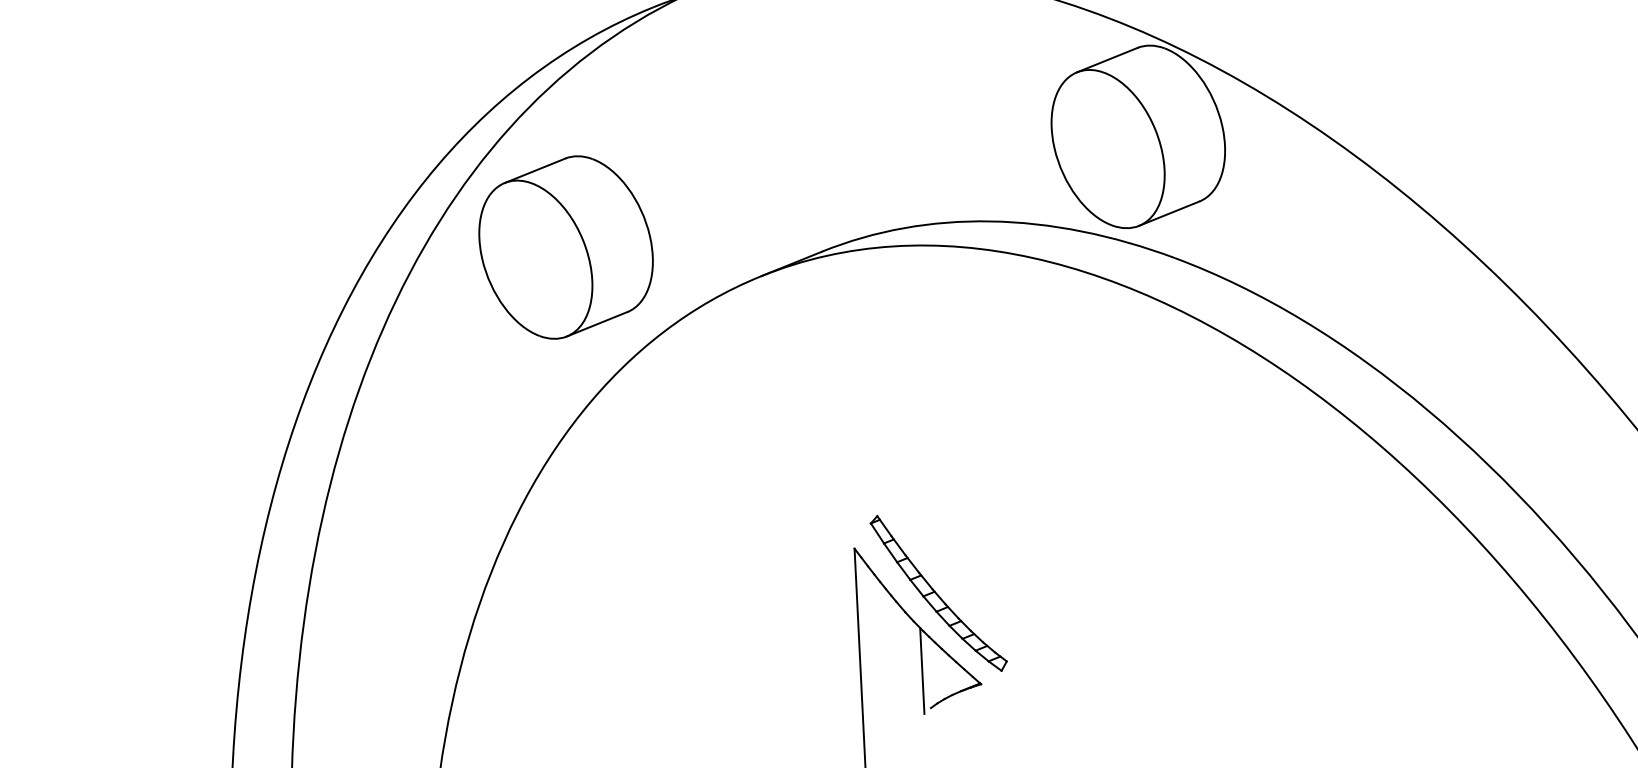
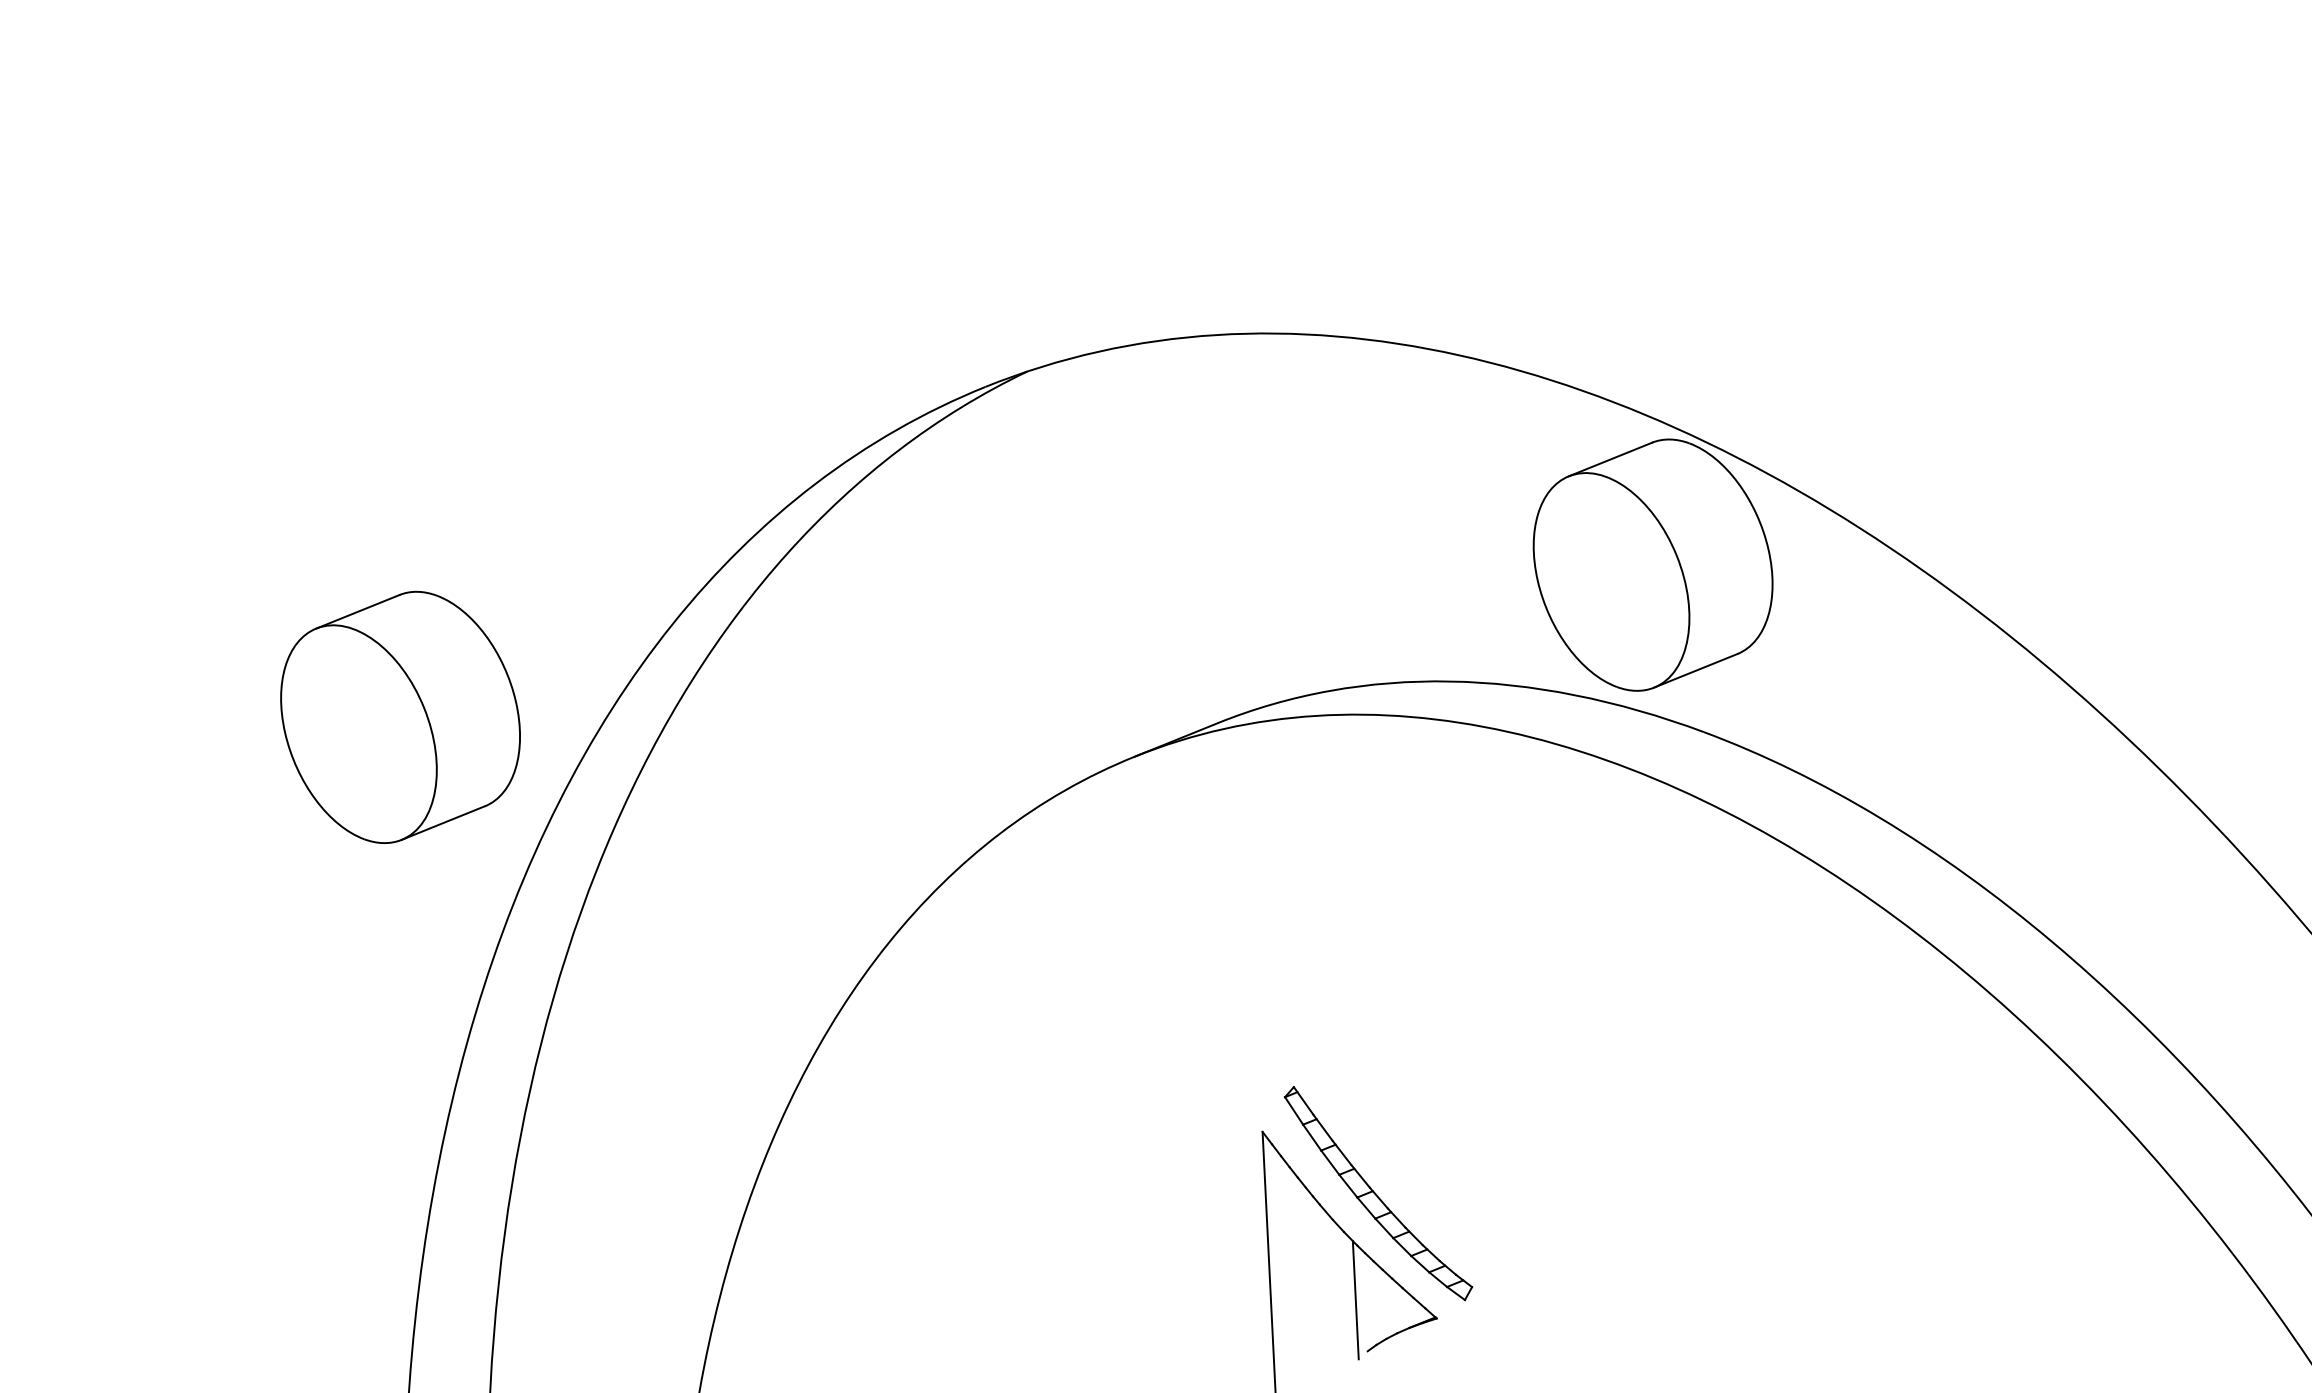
part: (566, 246) -> (400, 716), moved

